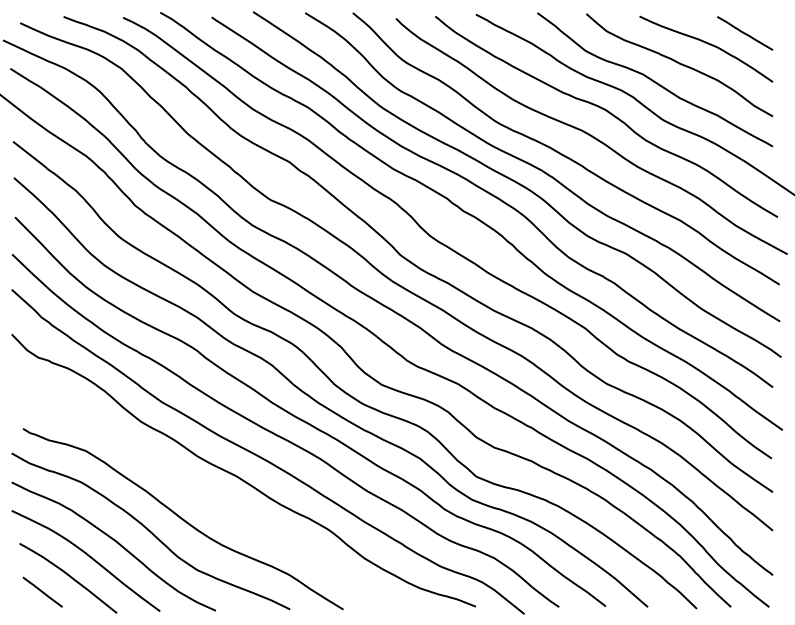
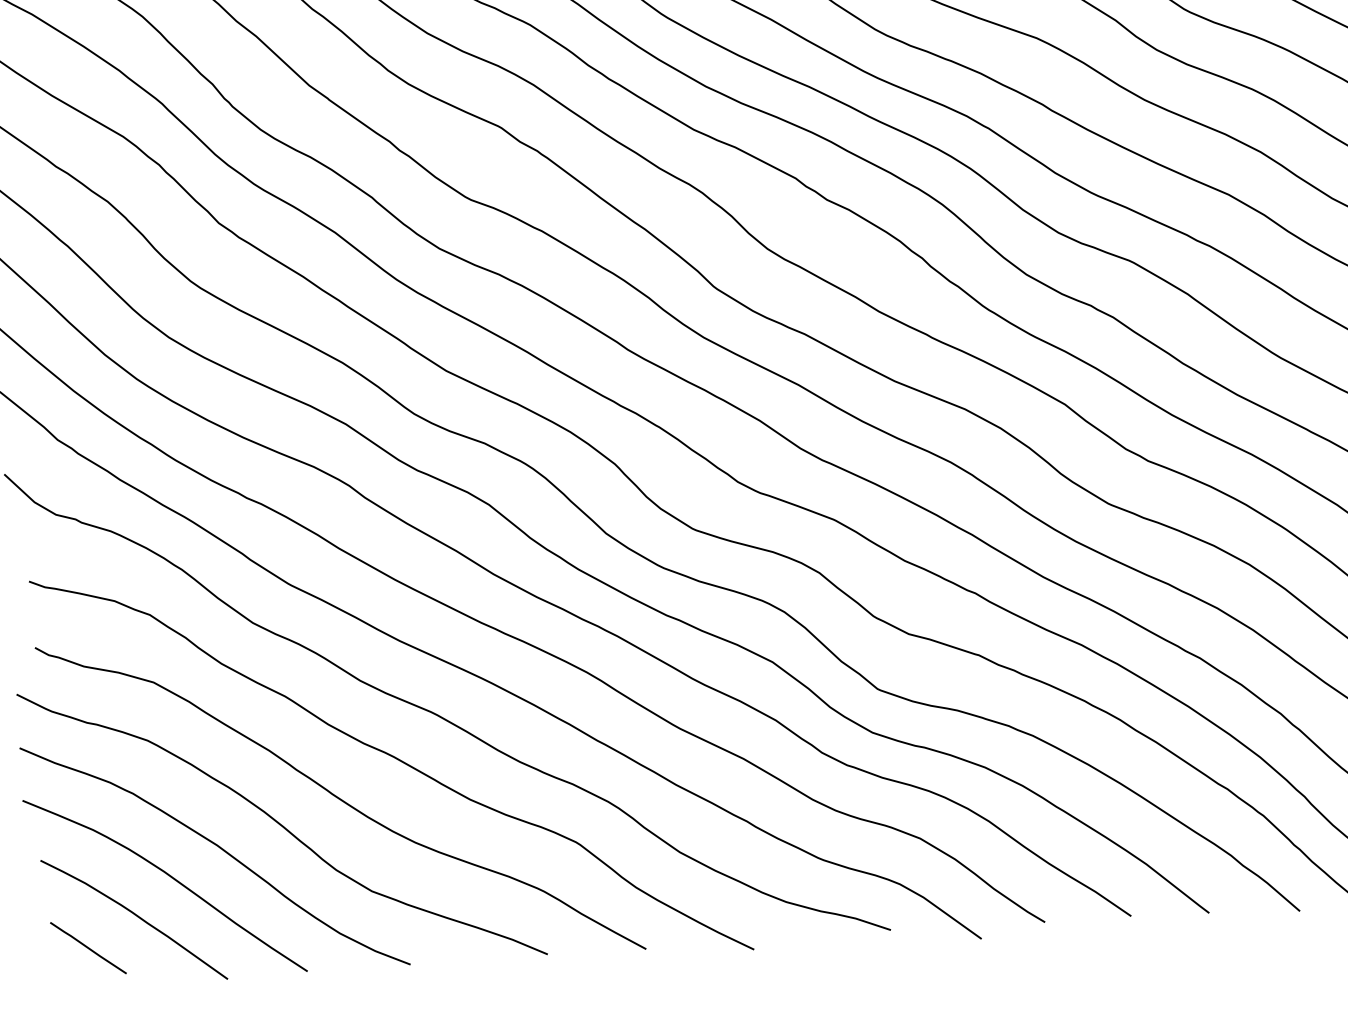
curve: (212, 499) -> (392, 759), added

